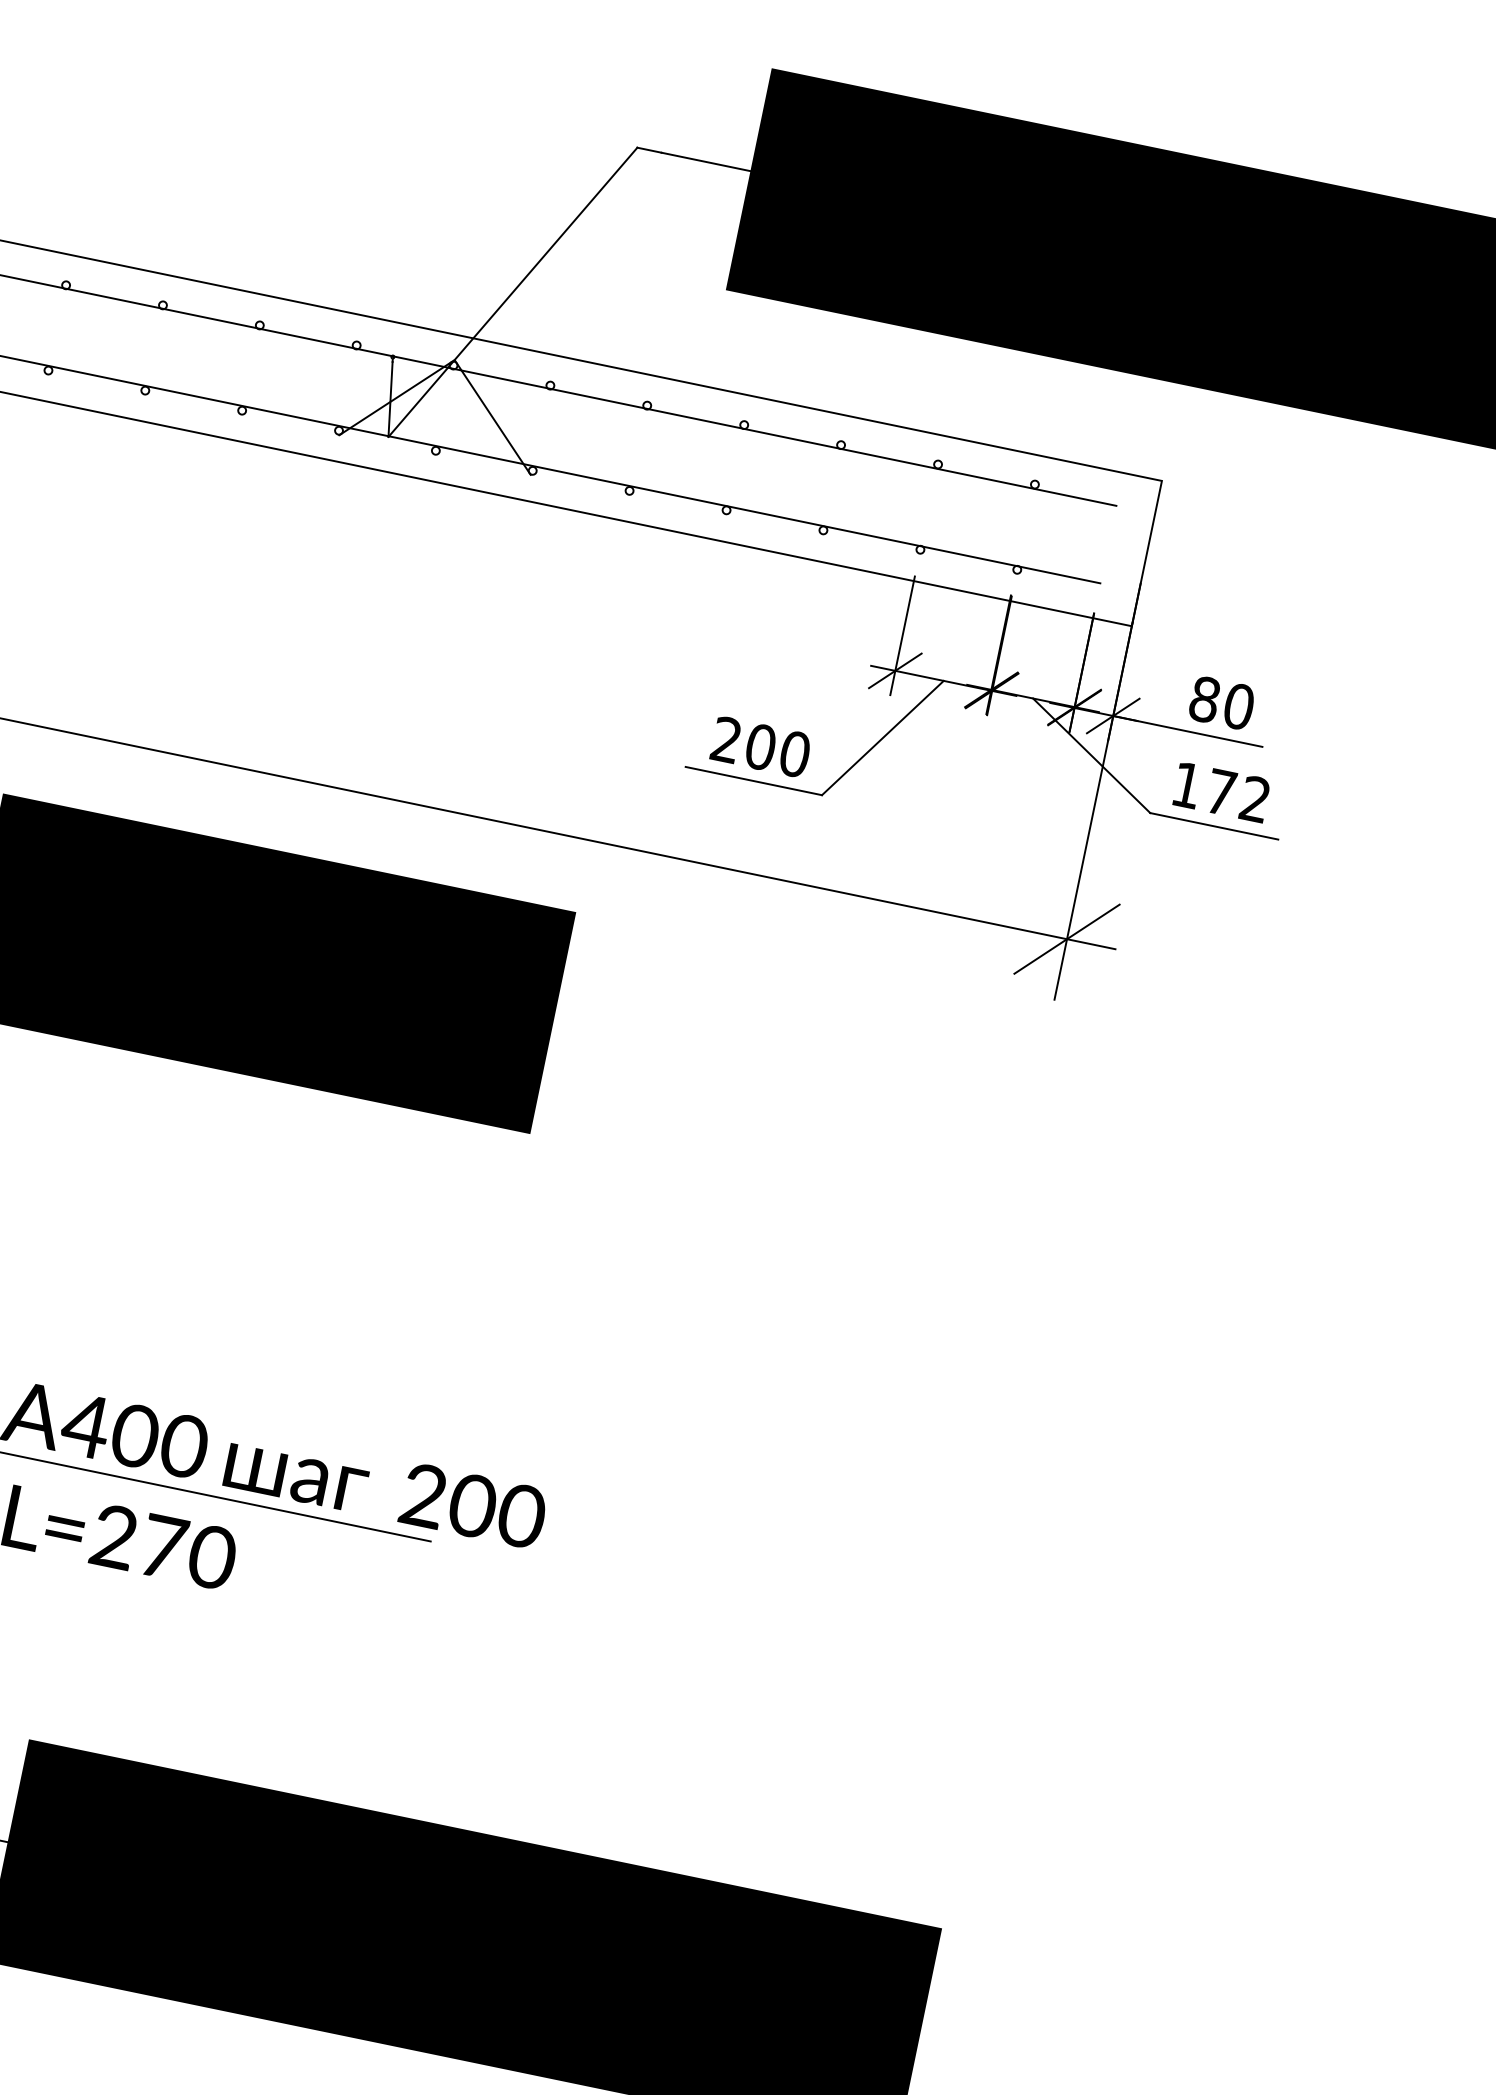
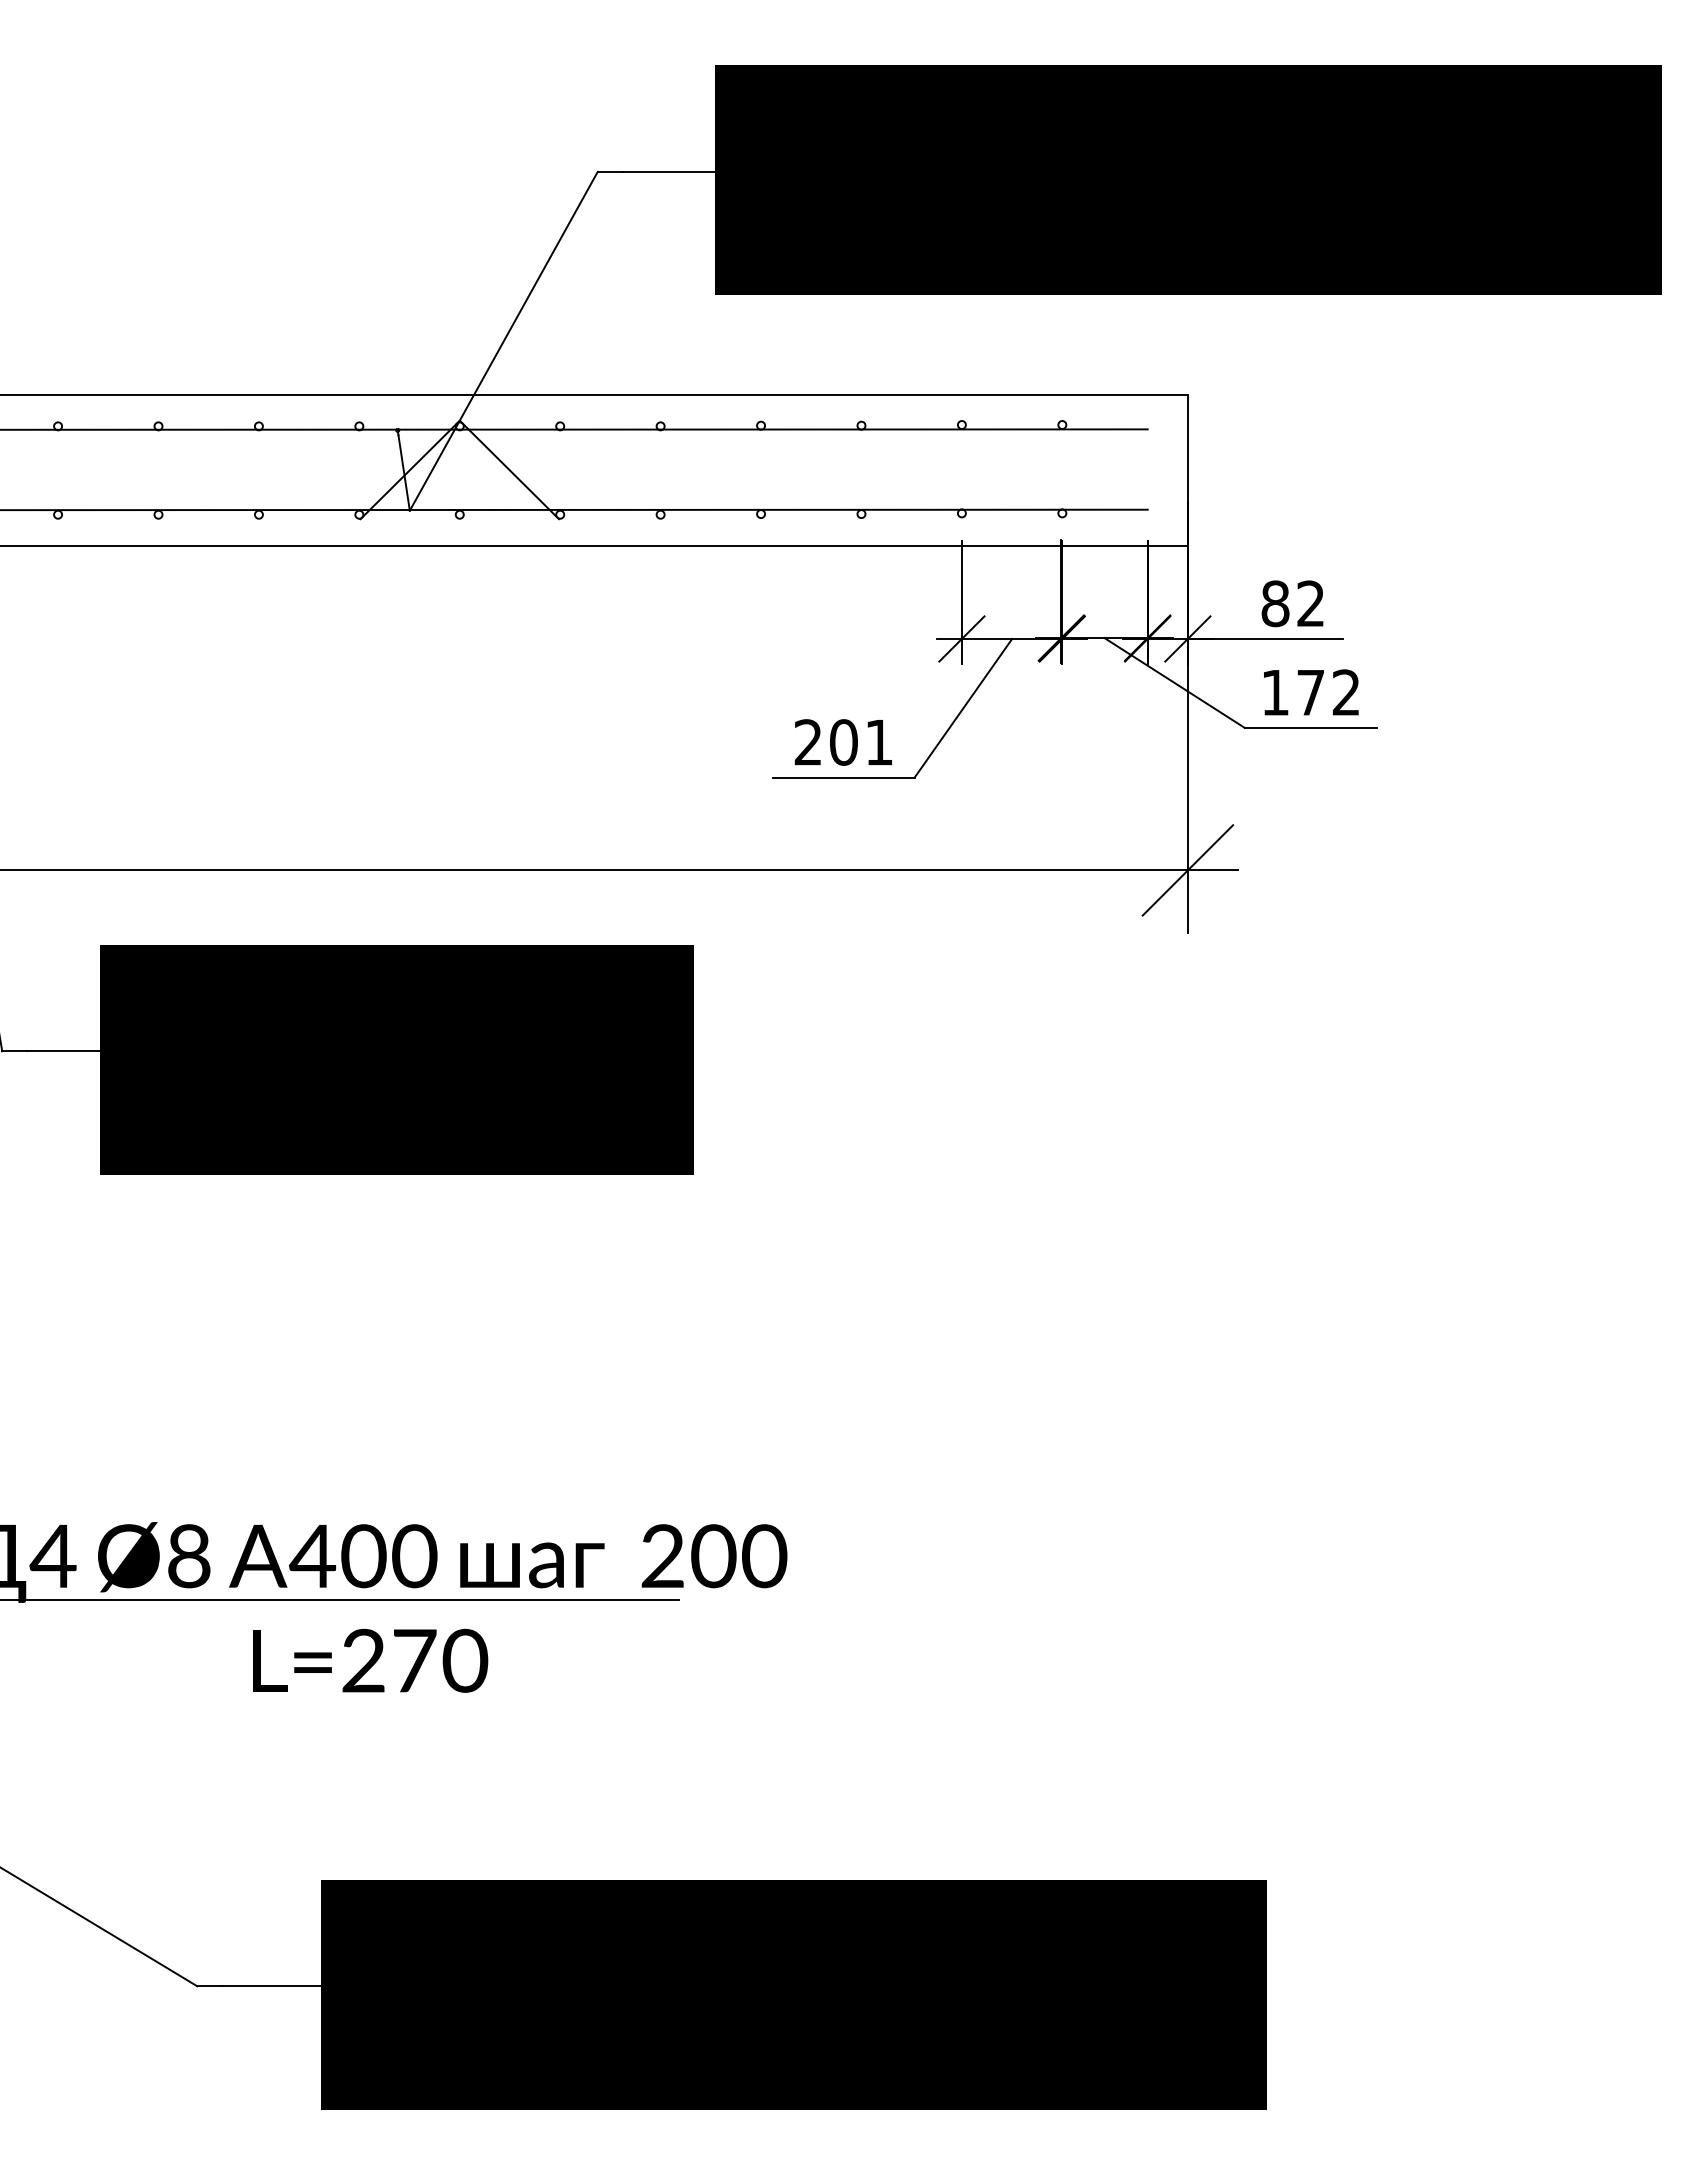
text: (1239, 706) -> (1311, 603), 80 -> 82
text: (795, 754) -> (879, 742), 200 -> 201

